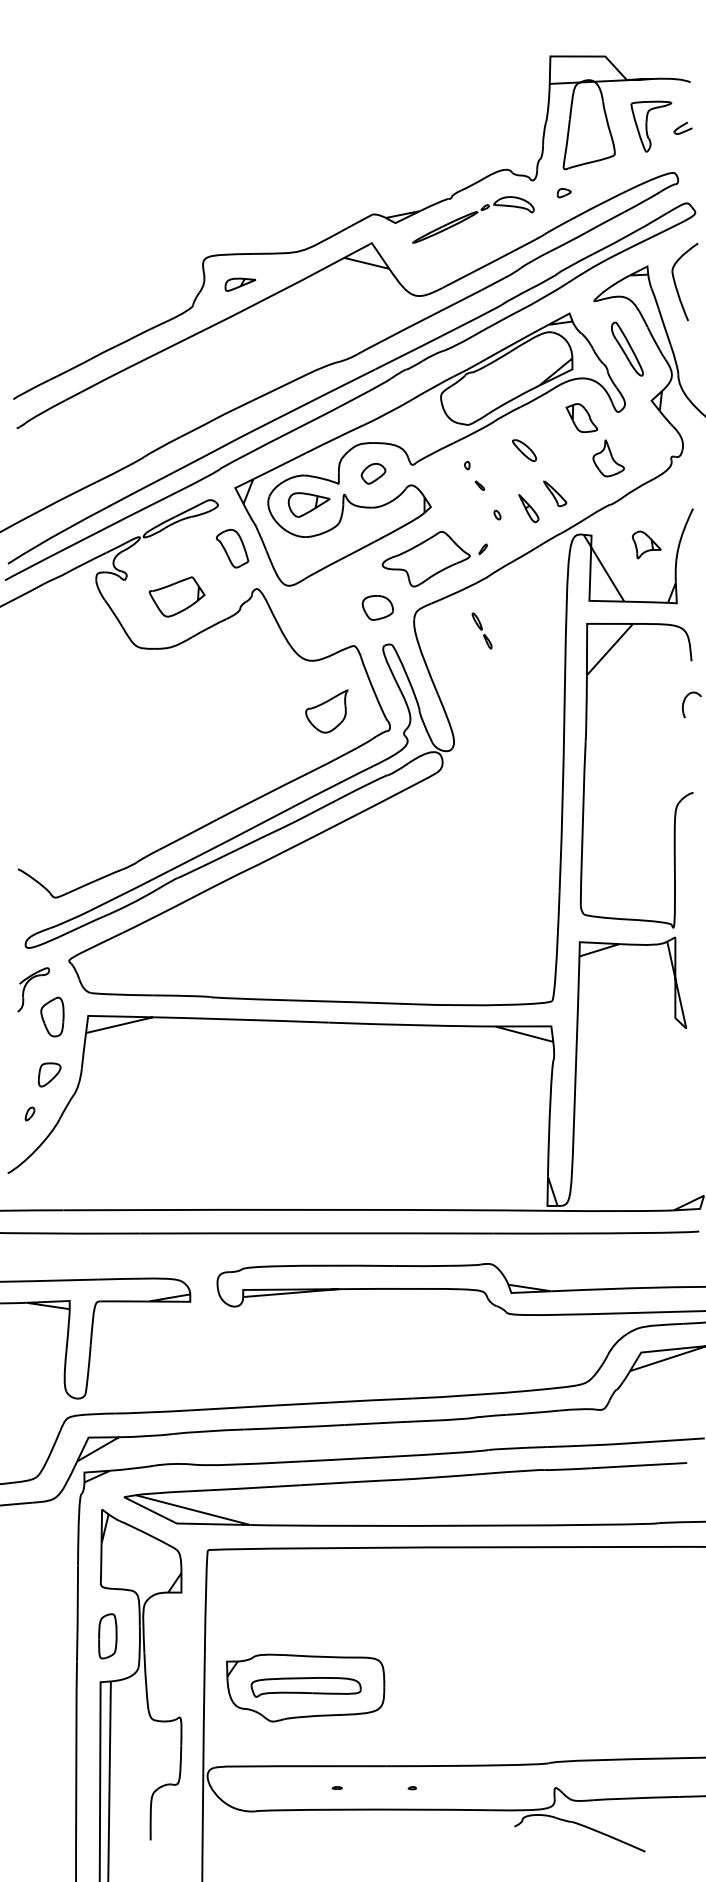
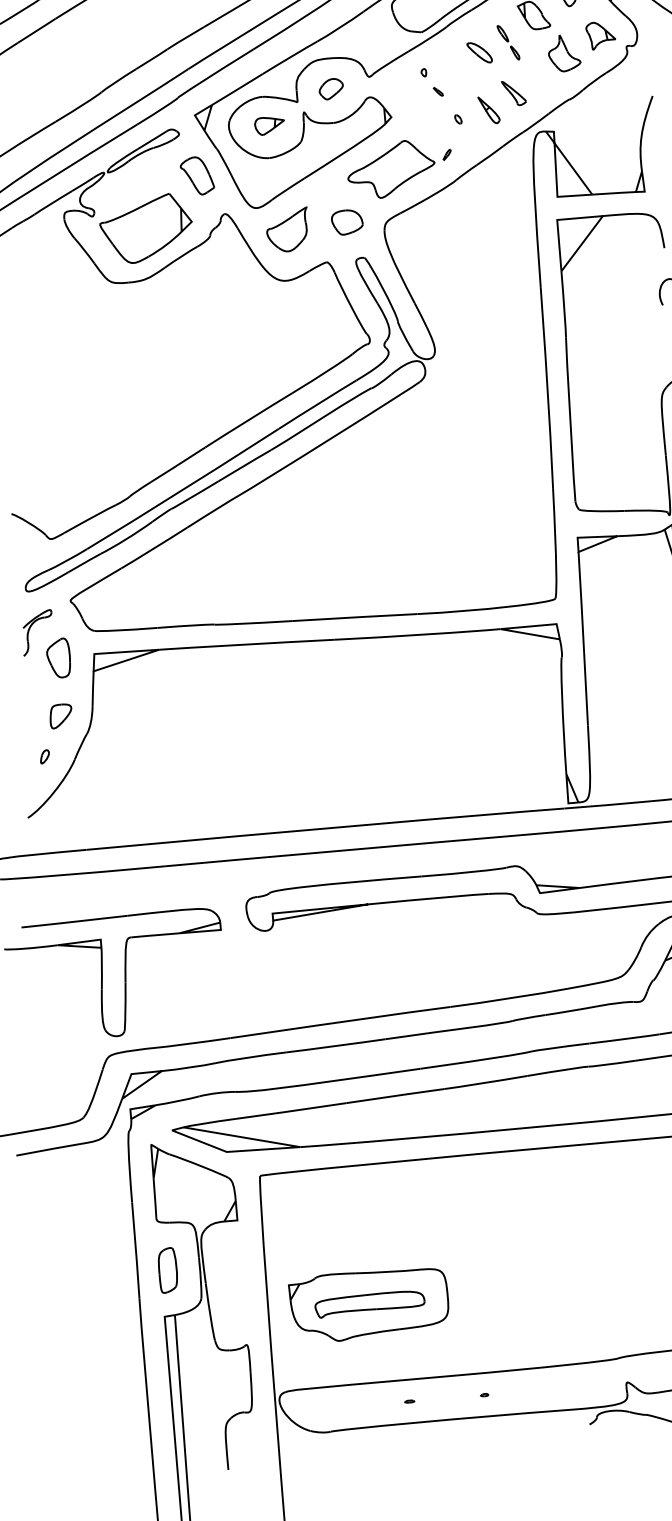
part: (308, 504) -> (269, 125), size x0.71
part: (646, 544) -> (600, 35), moved
part: (176, 596) -> (145, 228), size x1.67
part: (481, 630) -> (507, 42), moved
part: (326, 711) -> (287, 230), moved

